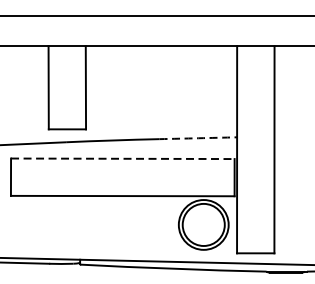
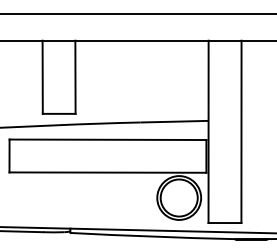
arc: (198, 138) -> (174, 121), dashed -> solid
line: (123, 158) -> (108, 139), dashed -> solid

